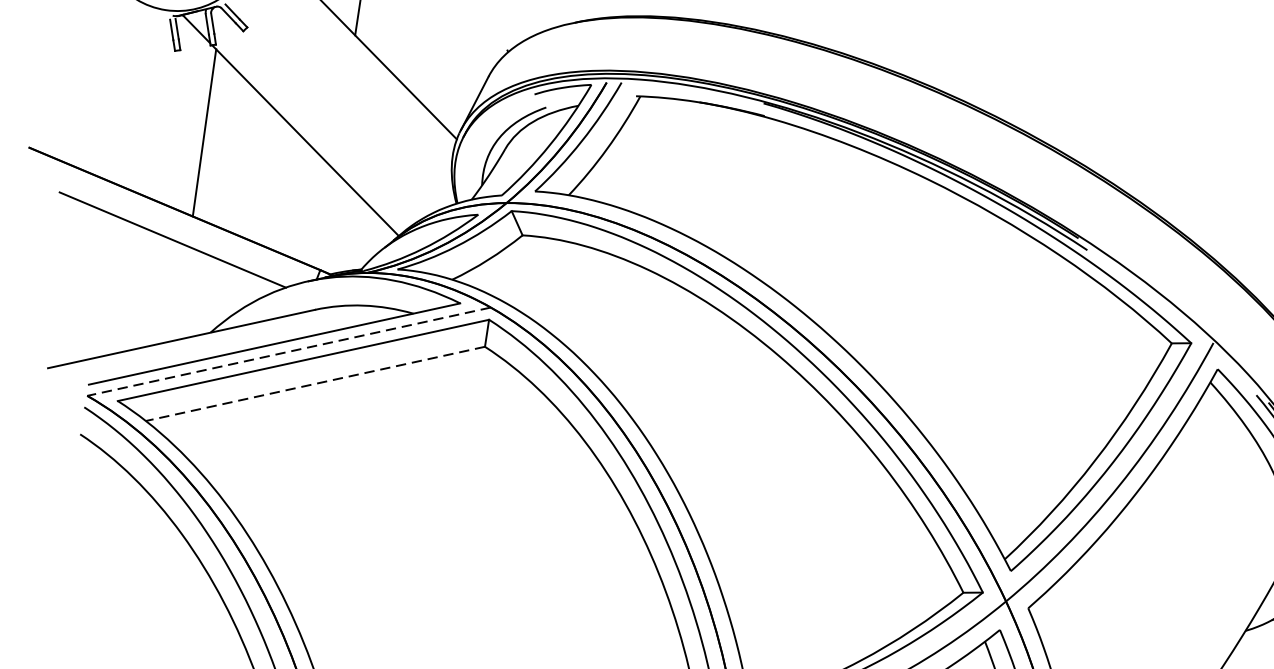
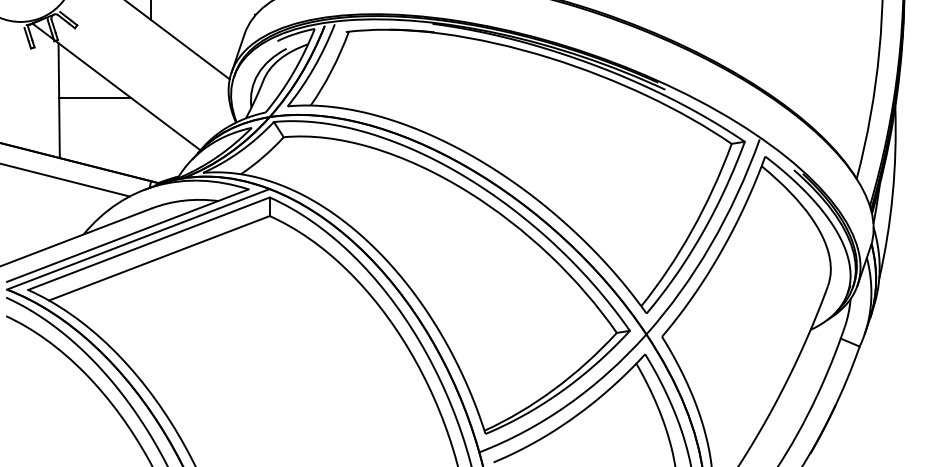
line: (257, 137) -> (95, 98), added
line: (289, 351) -> (138, 239), dashed -> solid
line: (314, 383) -> (158, 258), dashed -> solid

